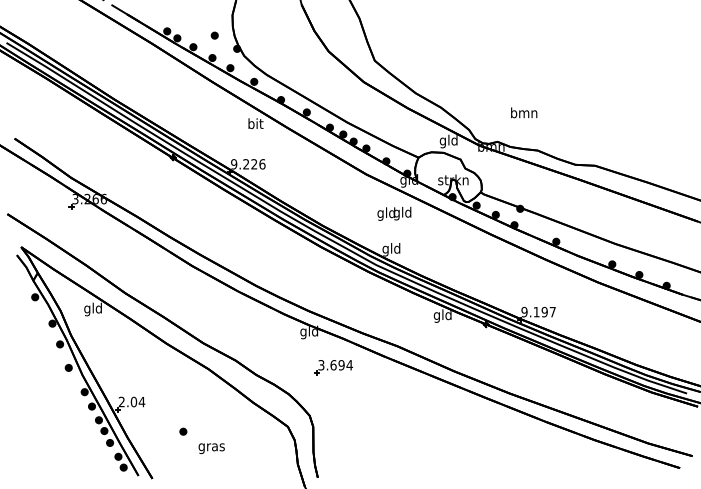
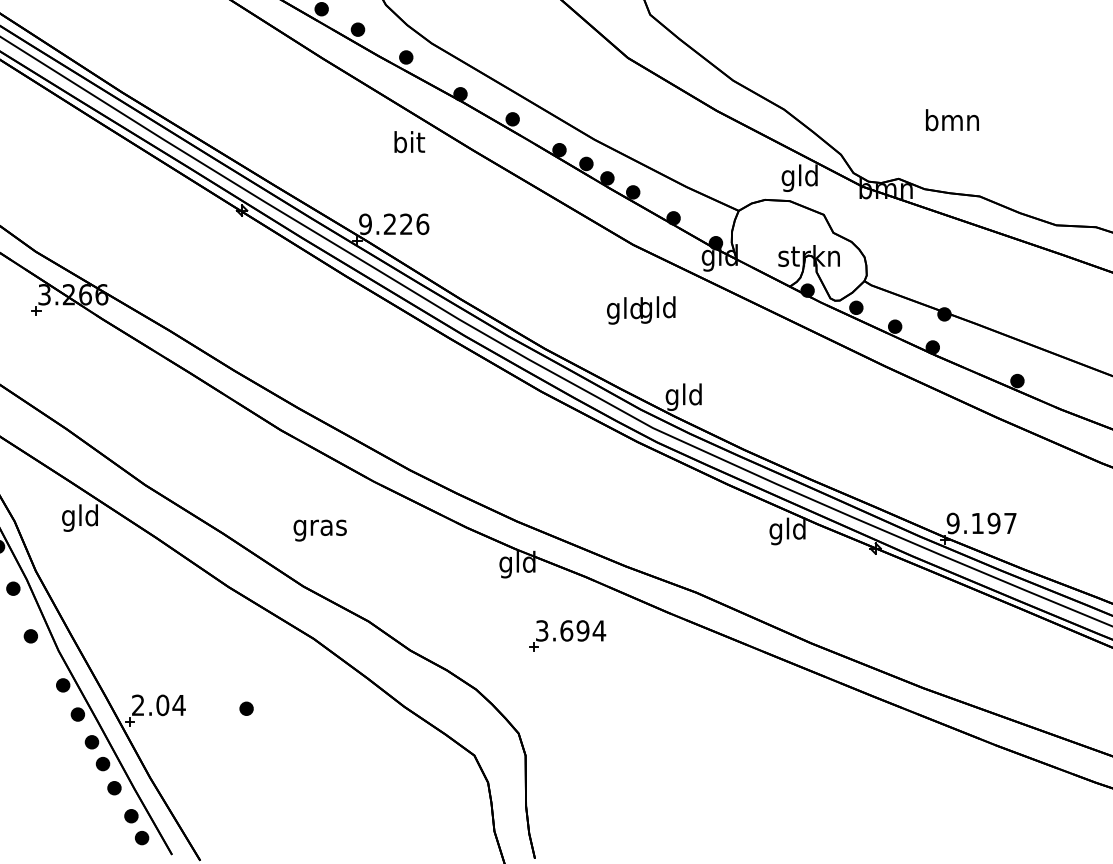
text: (394, 213) -> (641, 309), moved
part: (183, 431) -> (246, 708), moved
text: (211, 448) -> (319, 530), moved

